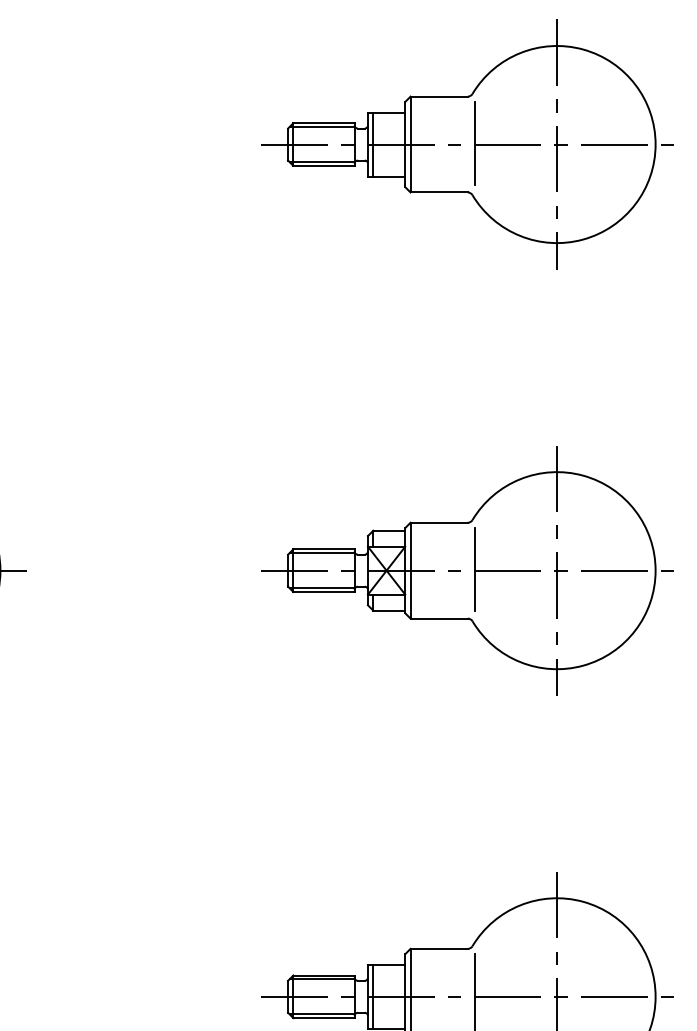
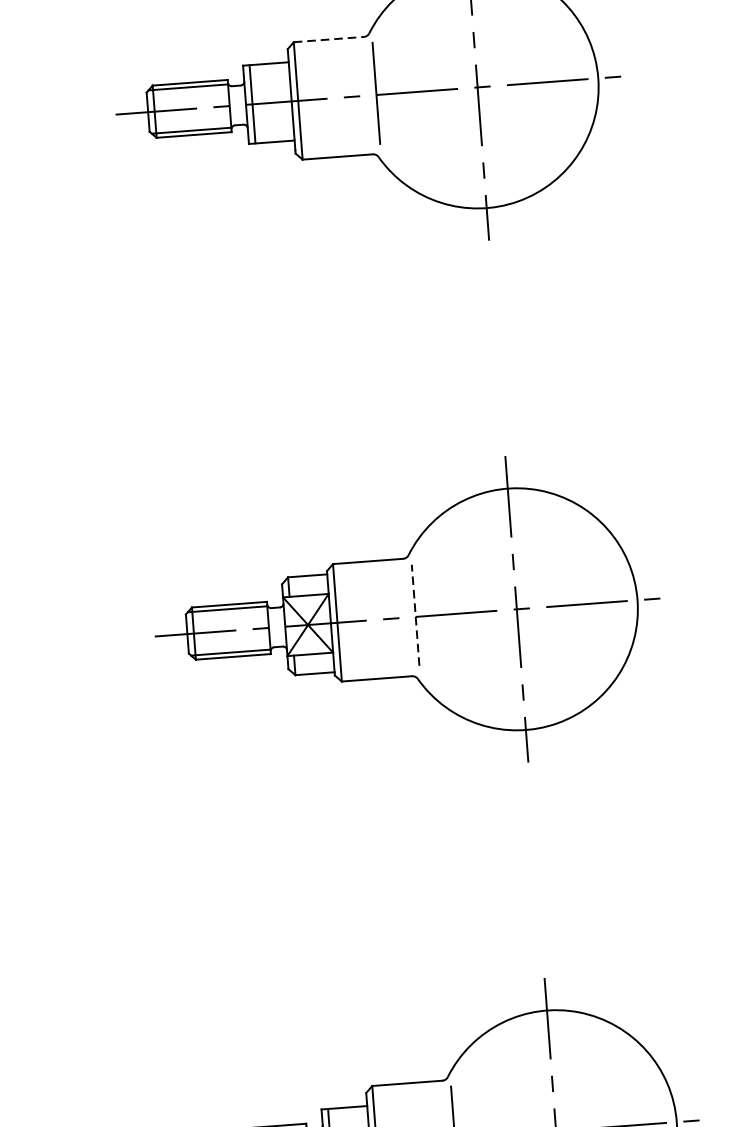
line: (439, 96) -> (329, 39), solid -> dashed
line: (474, 568) -> (415, 614), solid -> dashed

